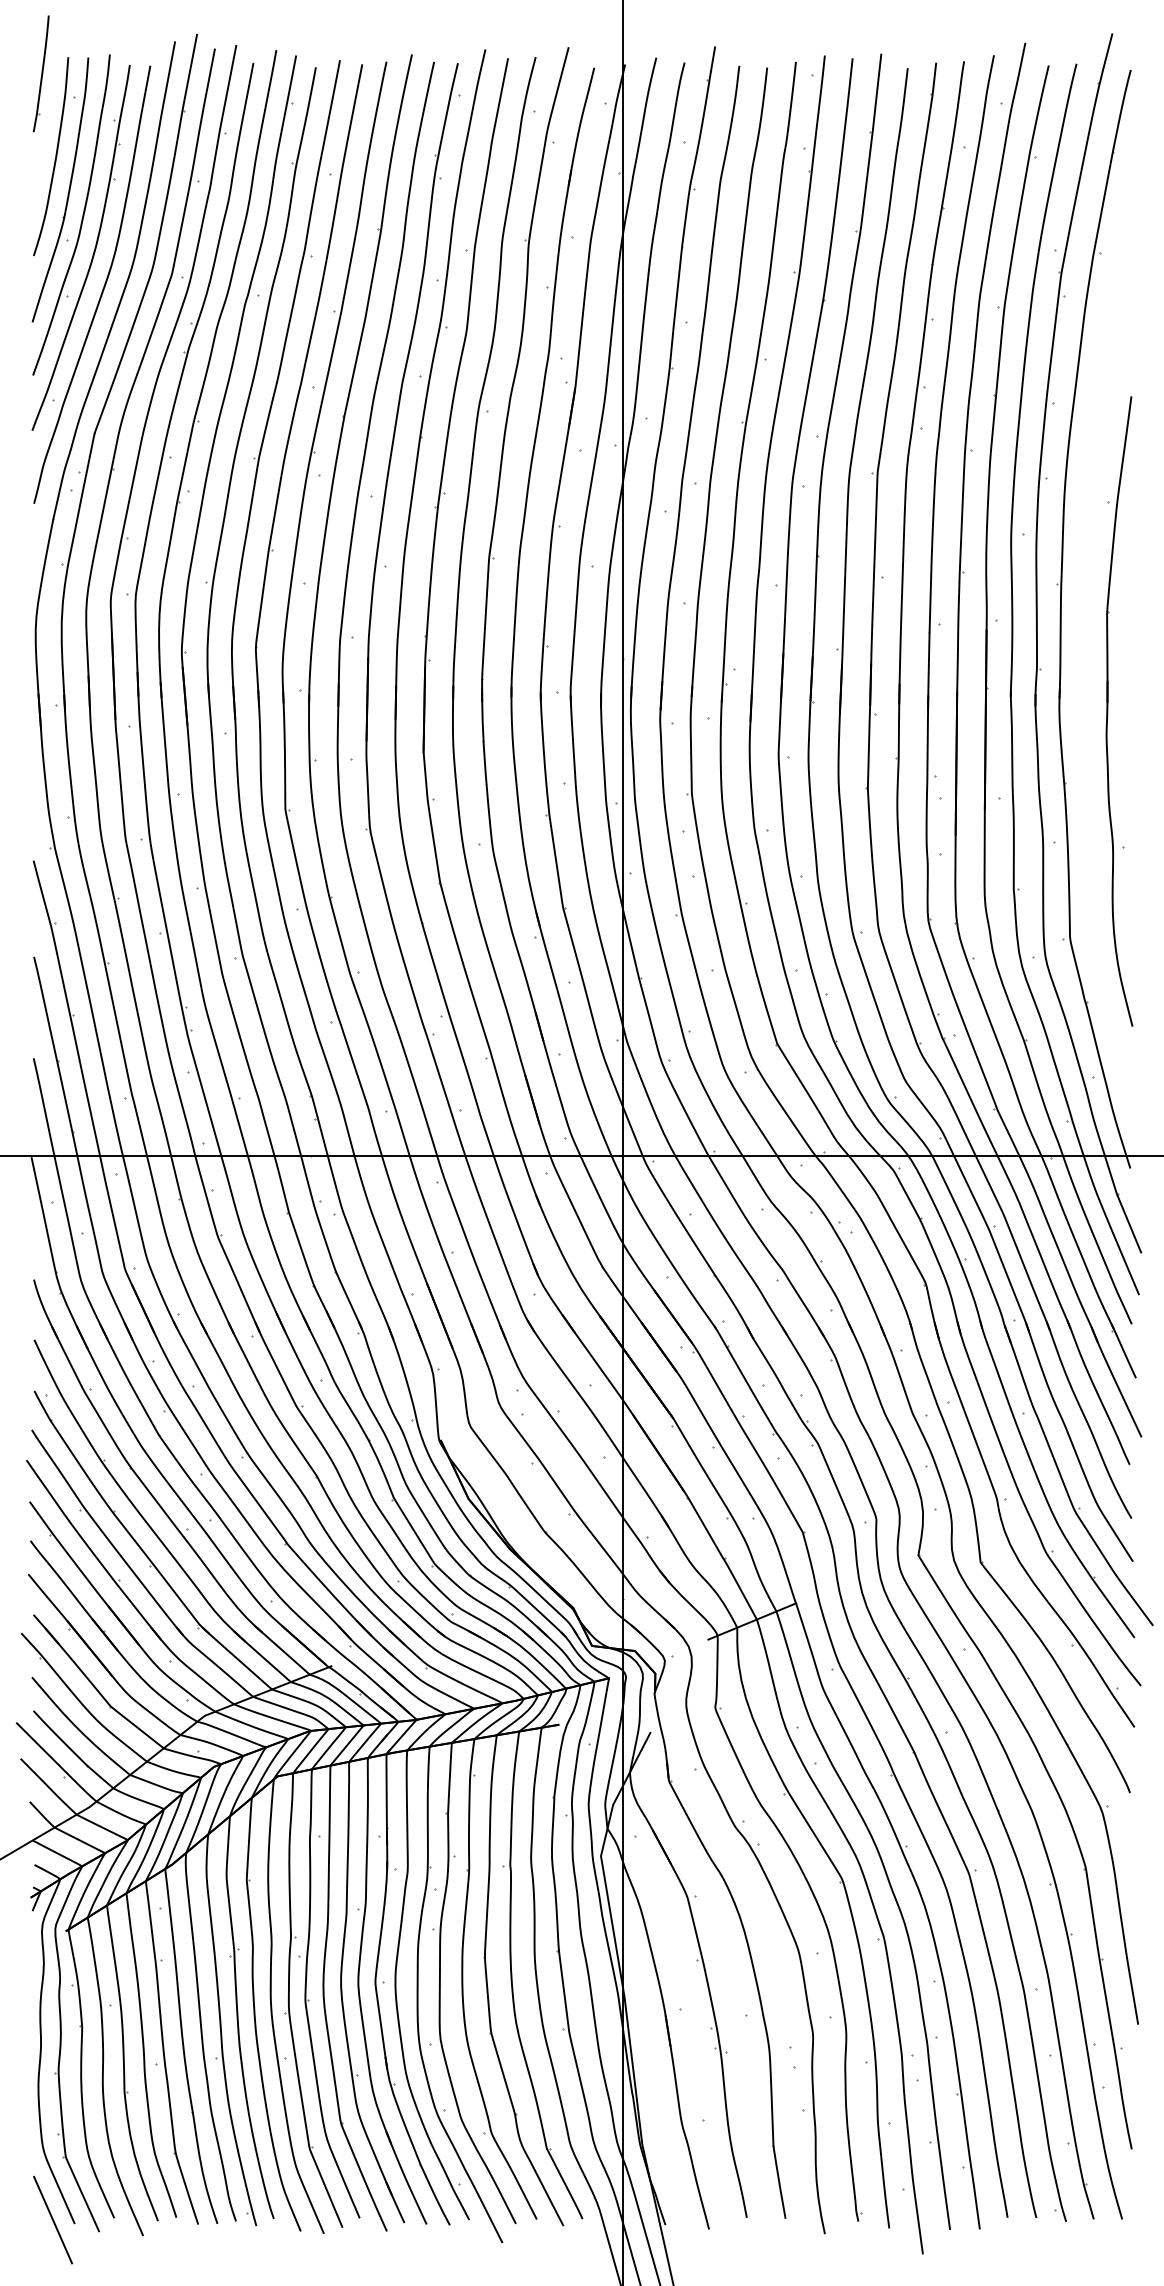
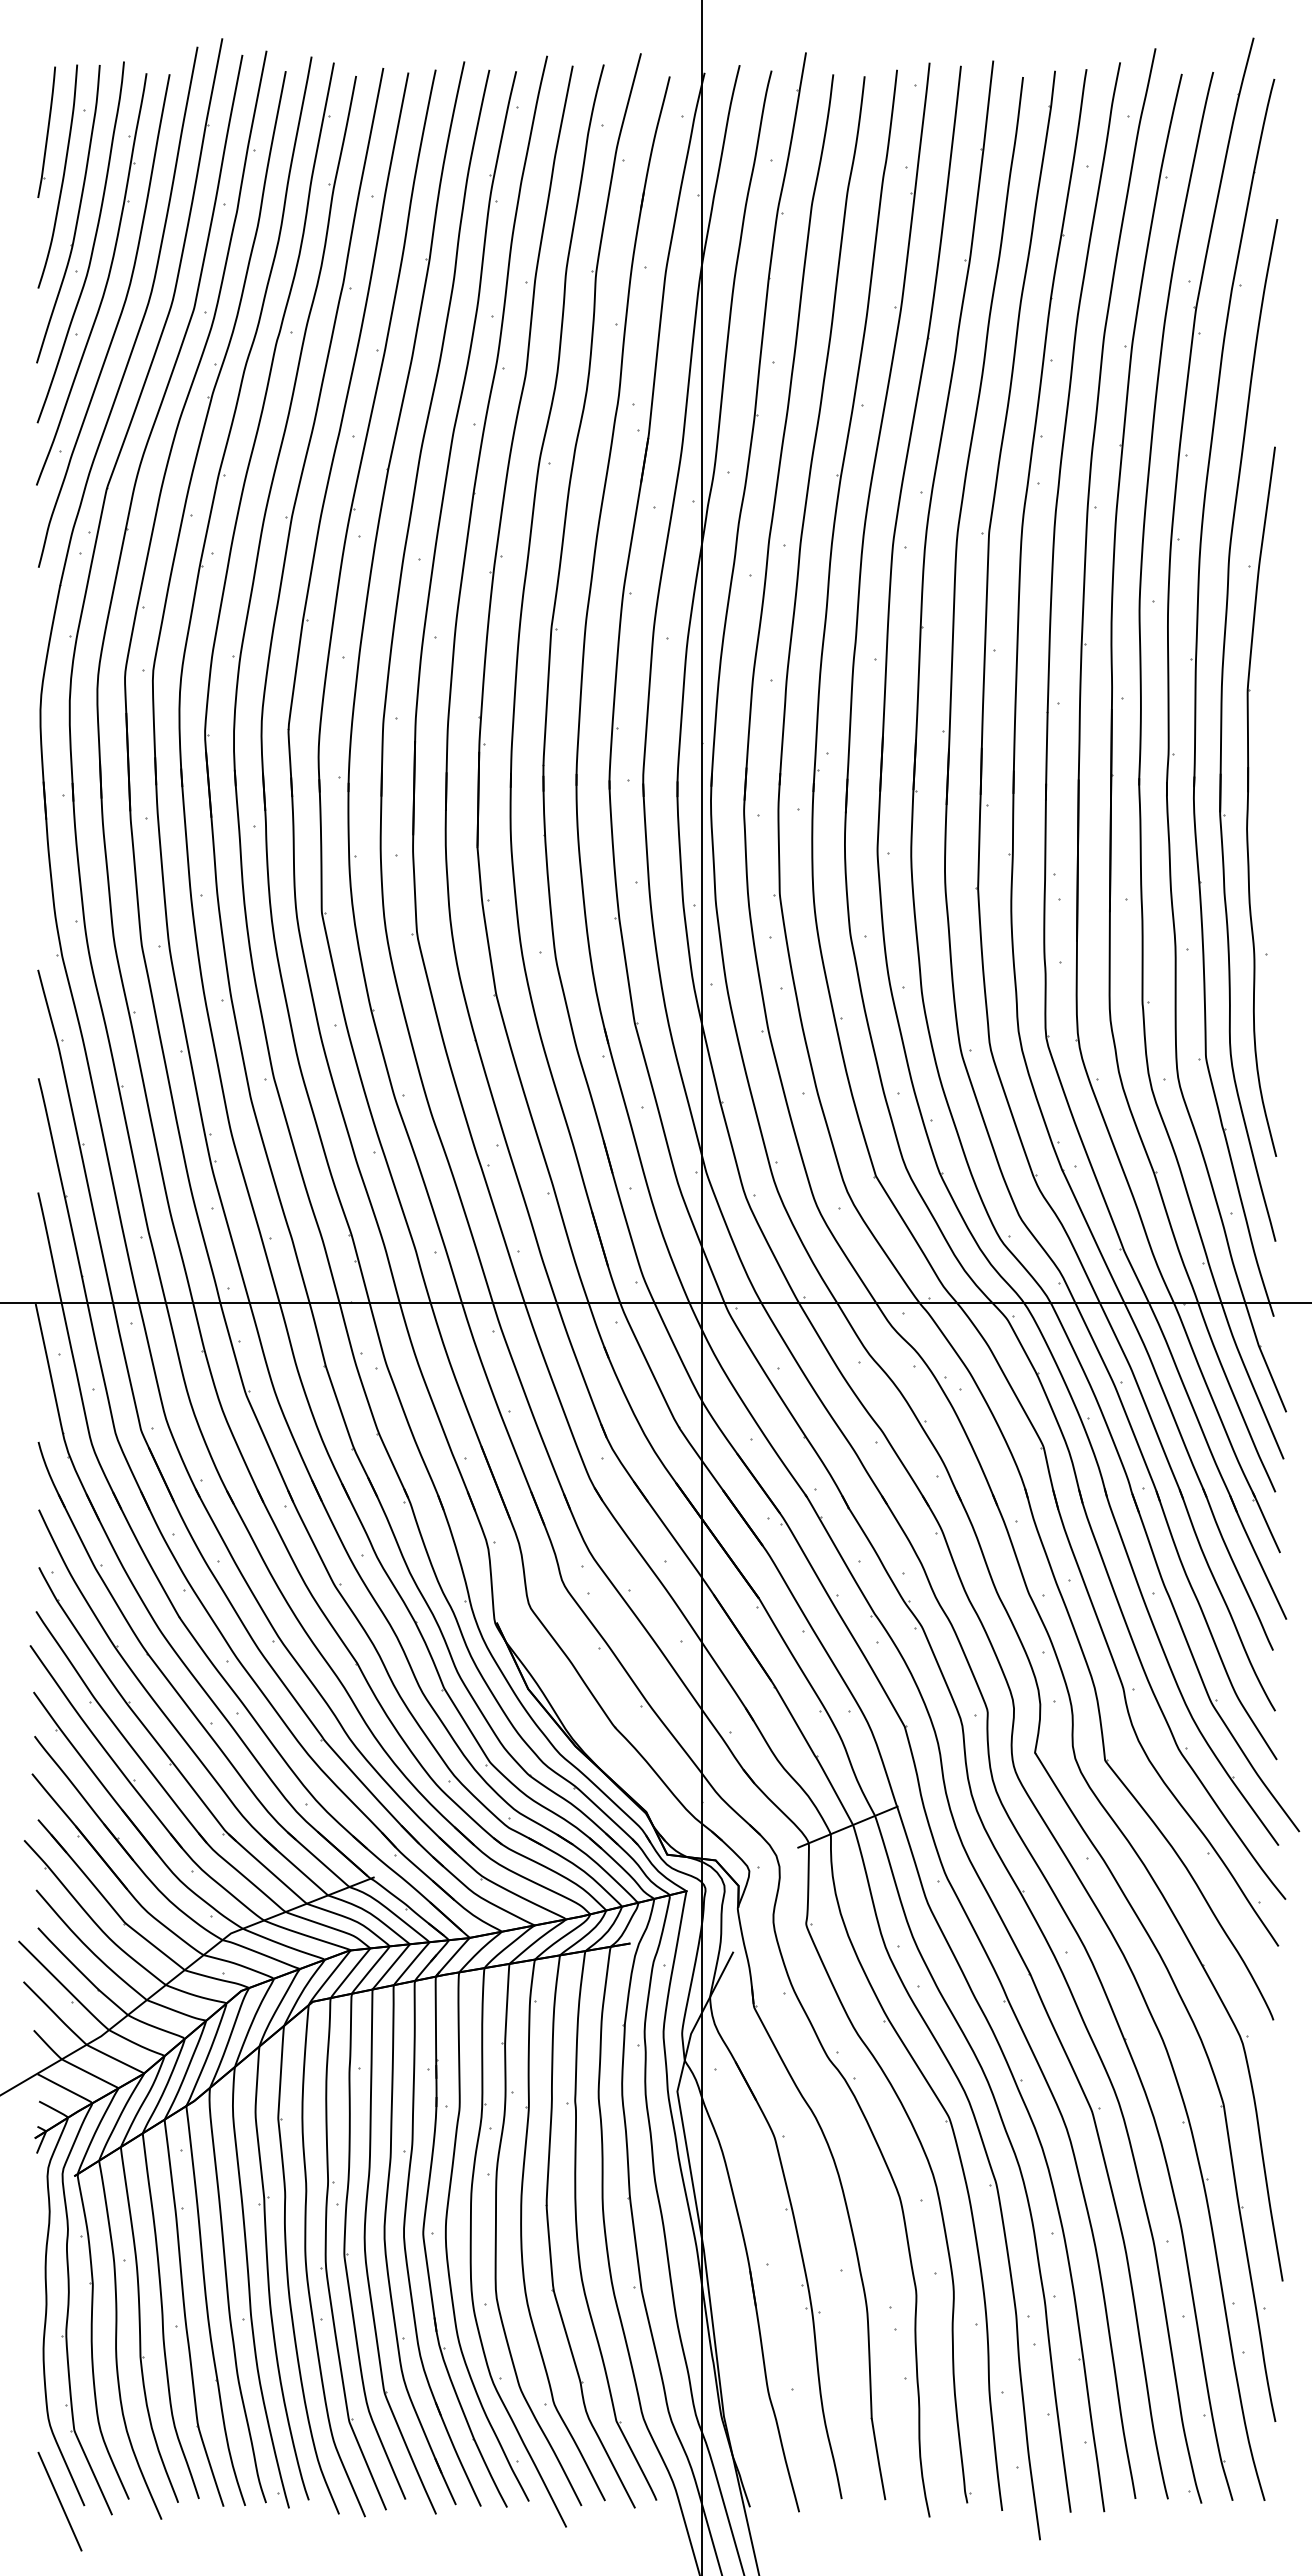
part: (41, 73) -> (46, 131), moved
part: (1084, 648) -> (1222, 730), added

